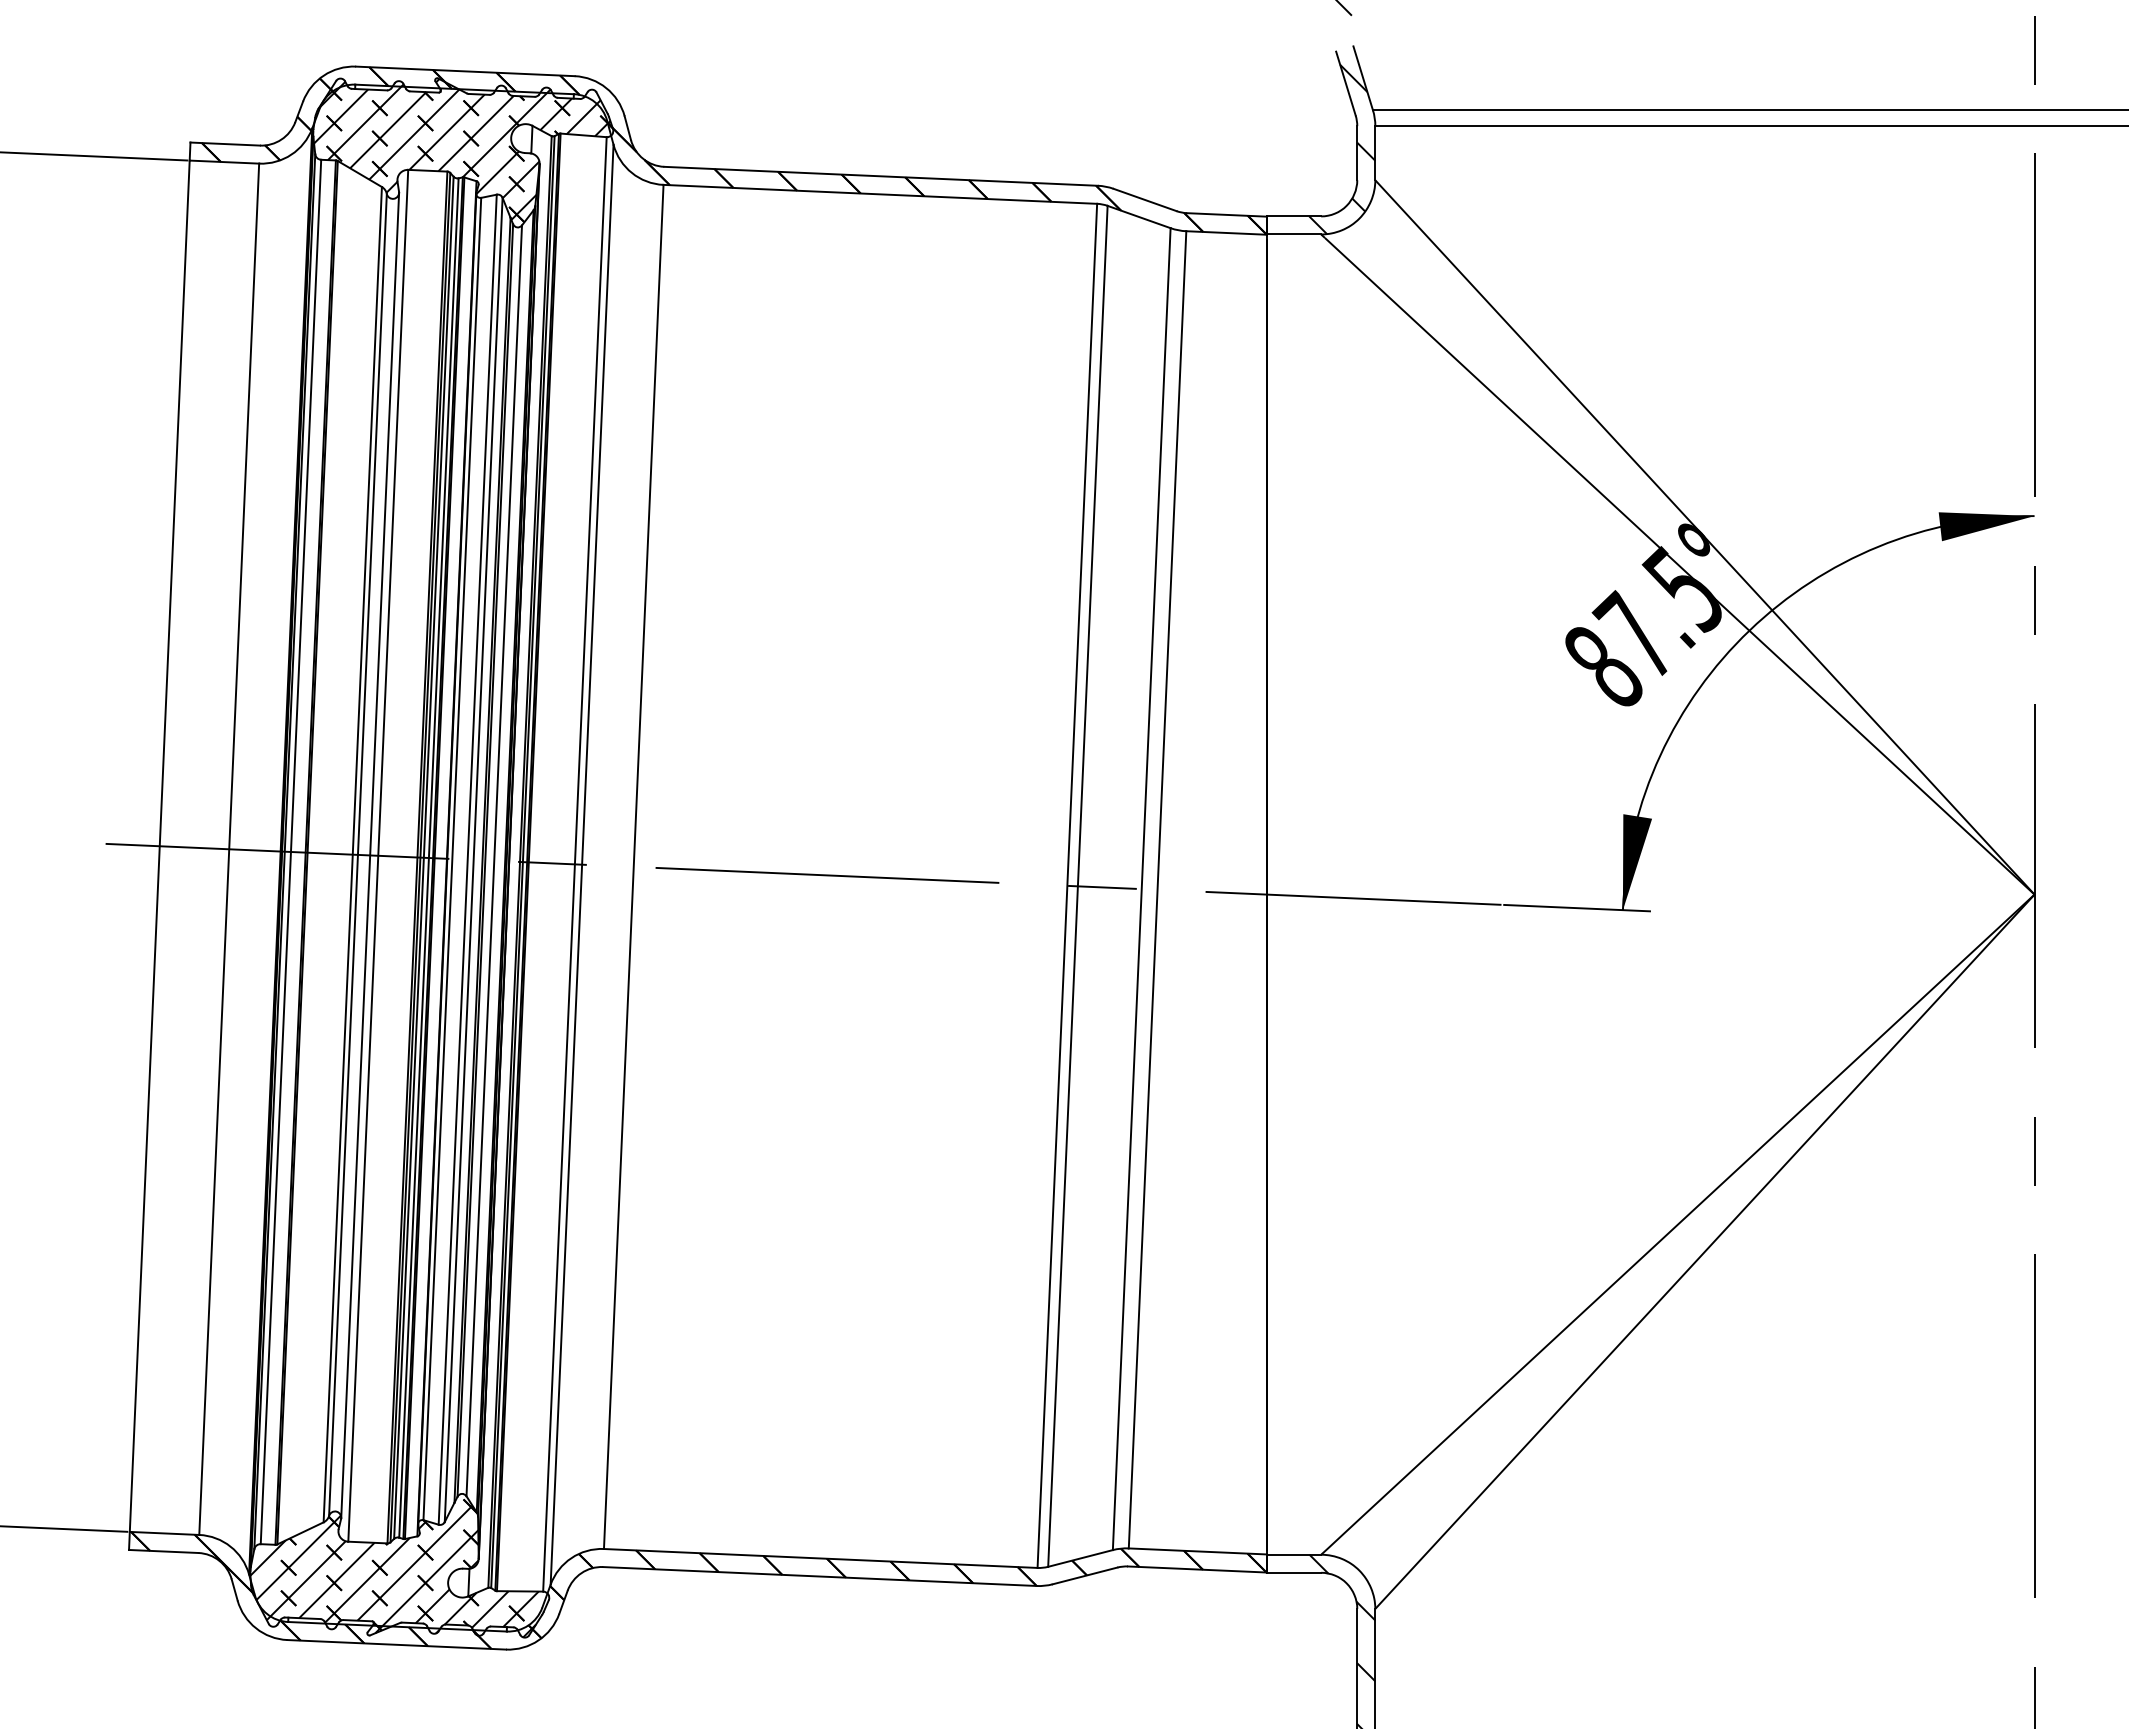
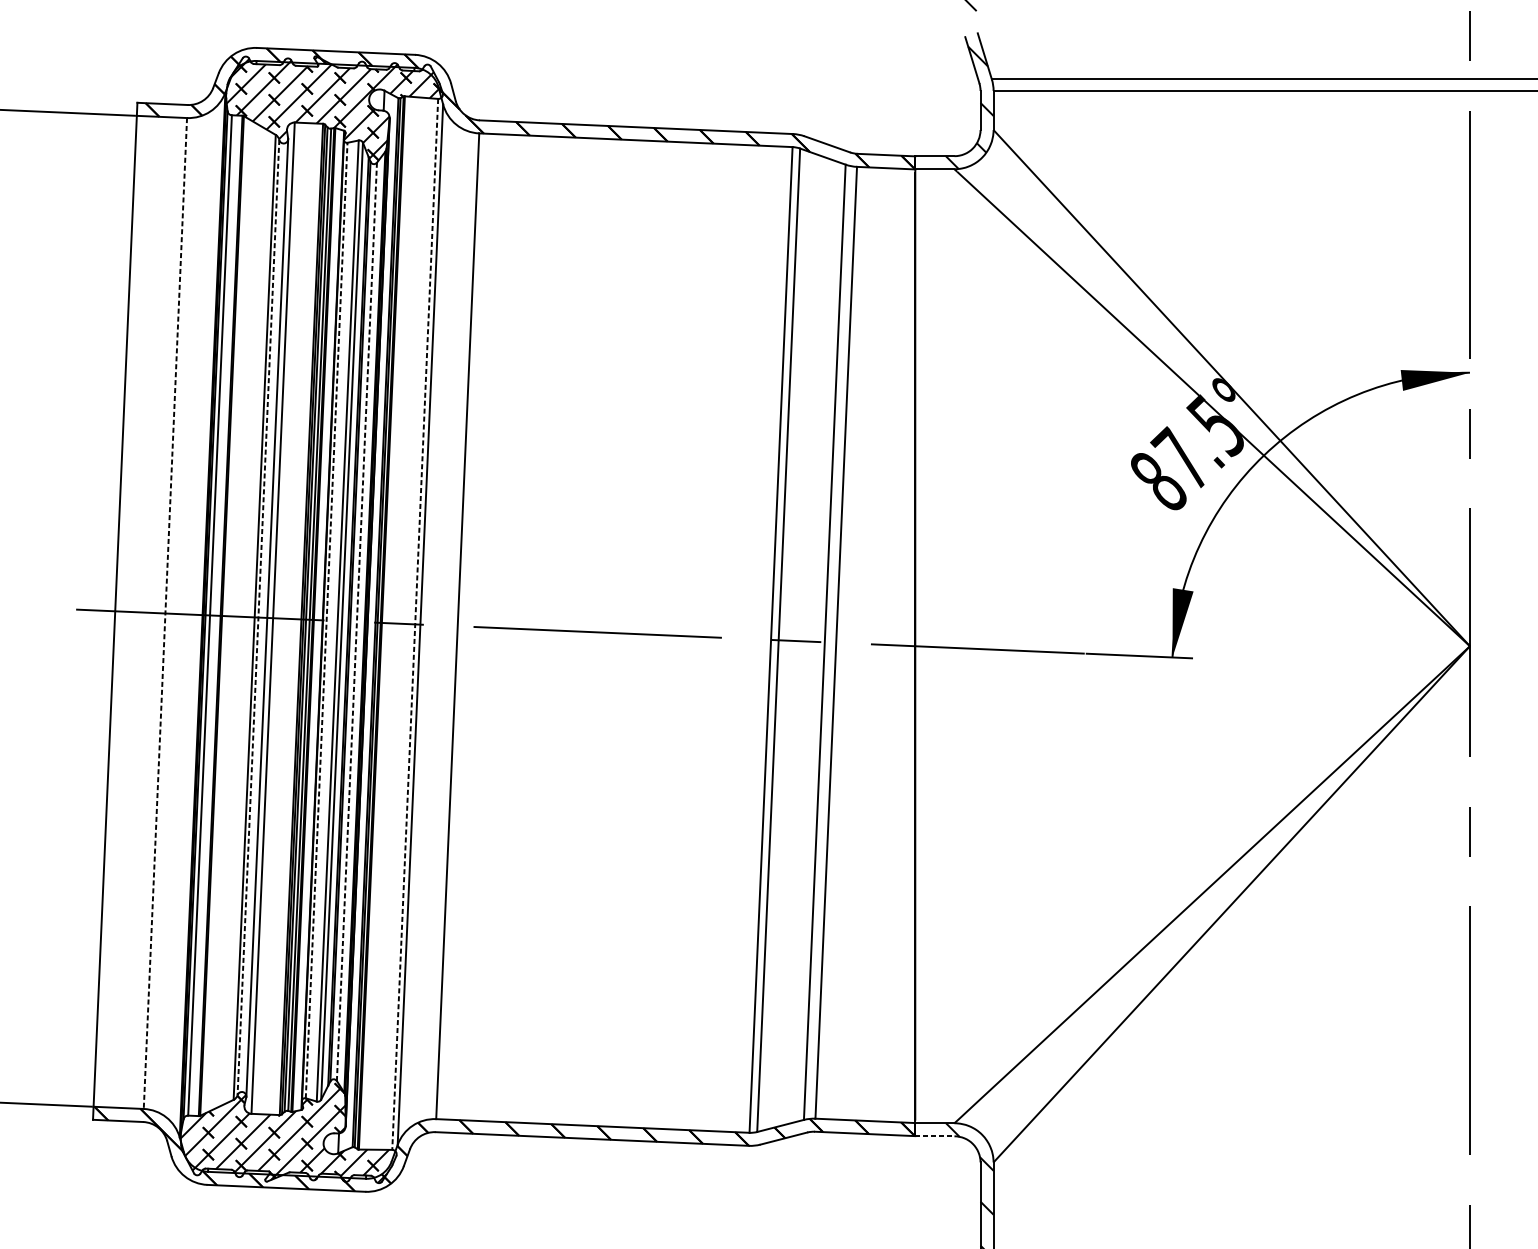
line: (229, 849) -> (165, 613), solid -> dashed
line: (357, 854) -> (258, 617), solid -> dashed
line: (452, 859) -> (326, 620), solid -> dashed
line: (494, 860) -> (357, 621), solid -> dashed
line: (574, 864) -> (414, 624), solid -> dashed
line: (1294, 1572) -> (935, 1136), solid -> dashed

